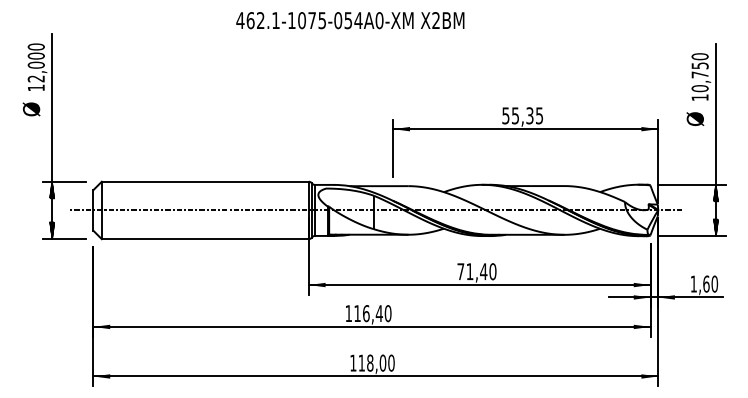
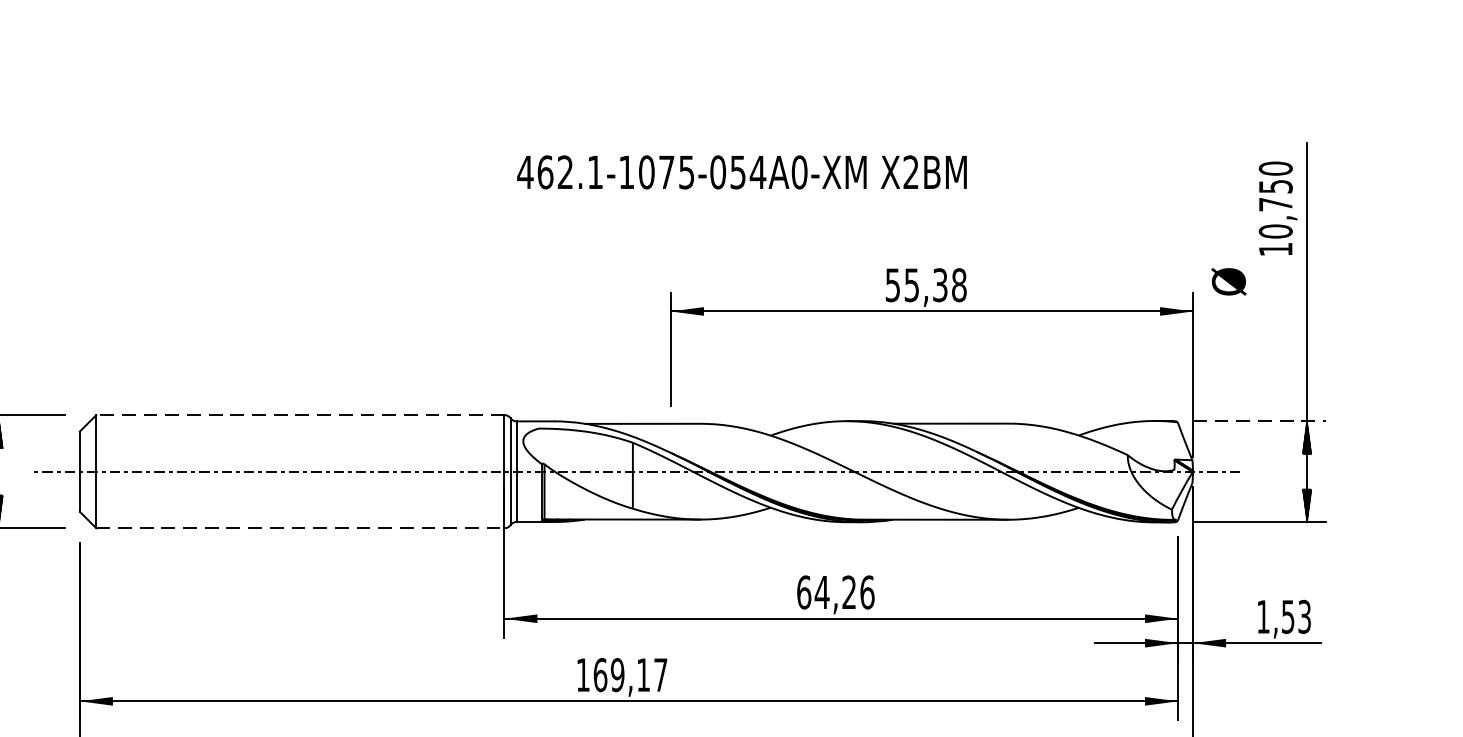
text: (350, 20) -> (742, 172), moved
text: (539, 115) -> (959, 284), 55,35 -> 55,38
text: (695, 118) -> (1229, 280), moved
line: (204, 181) -> (298, 414), solid -> dashed
line: (691, 184) -> (1258, 420), solid -> dashed
line: (205, 239) -> (300, 528), solid -> dashed
text: (476, 271) -> (834, 592), 71,40 -> 64,26
text: (710, 283) -> (1296, 615), 1,60 -> 1,53
text: (372, 313) -> (629, 674), 116,40 -> 169,17

